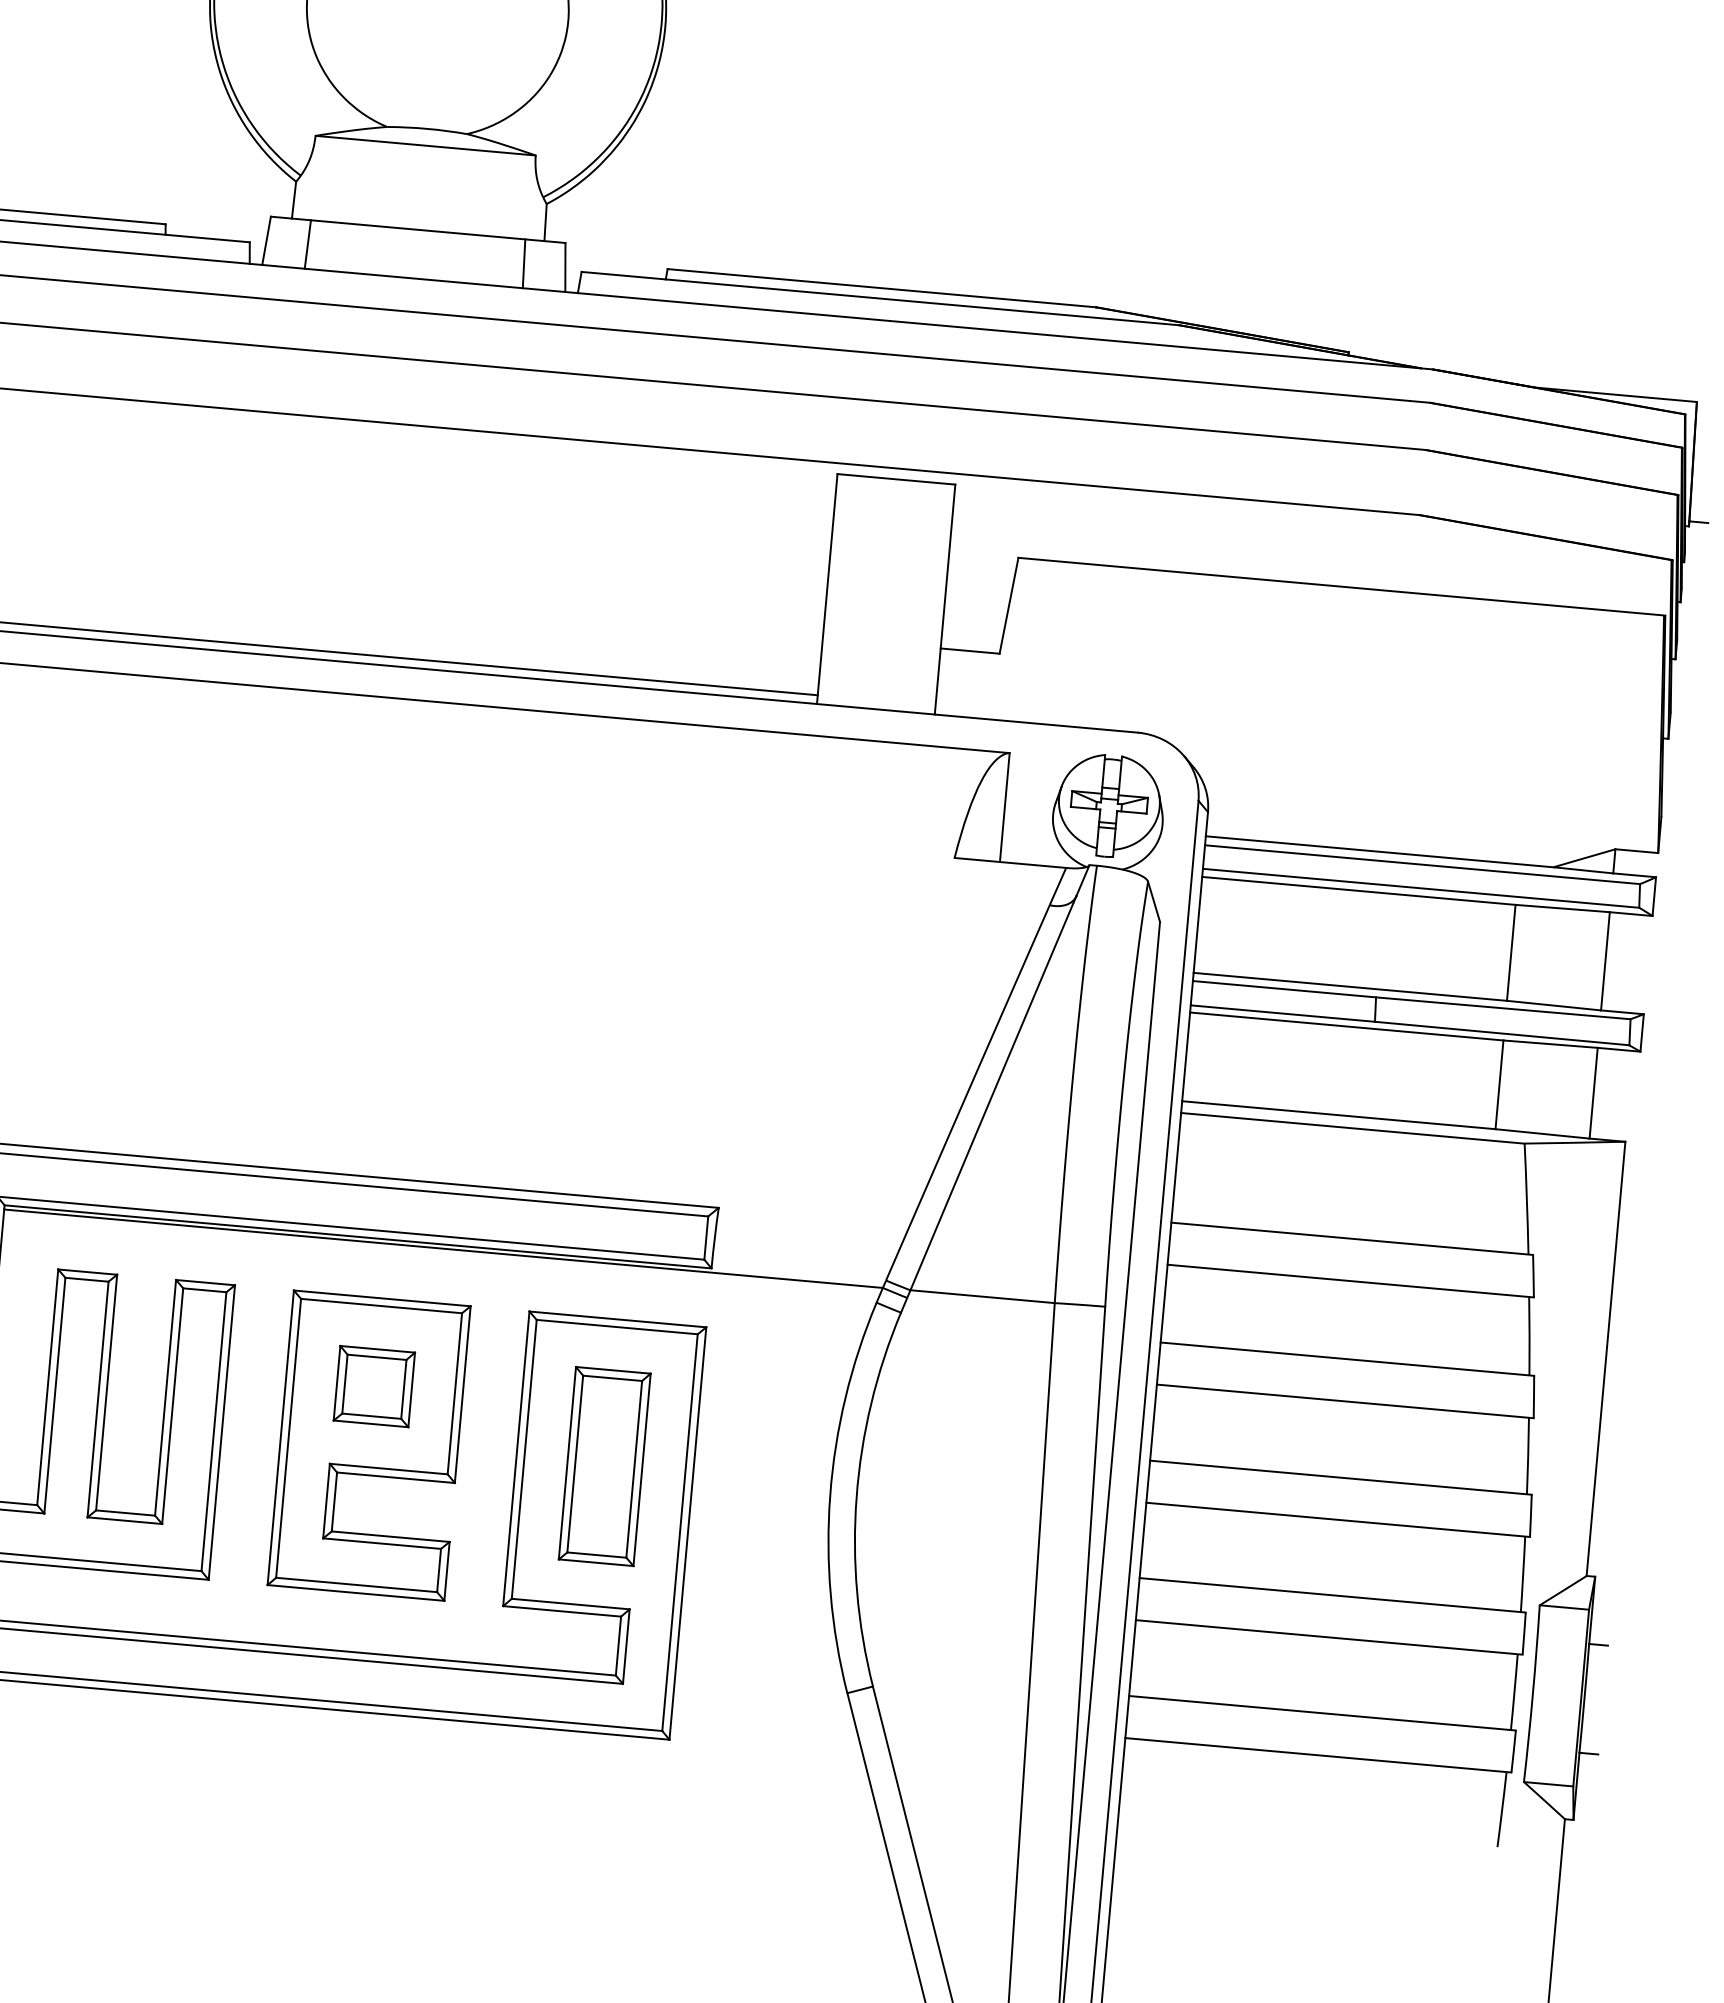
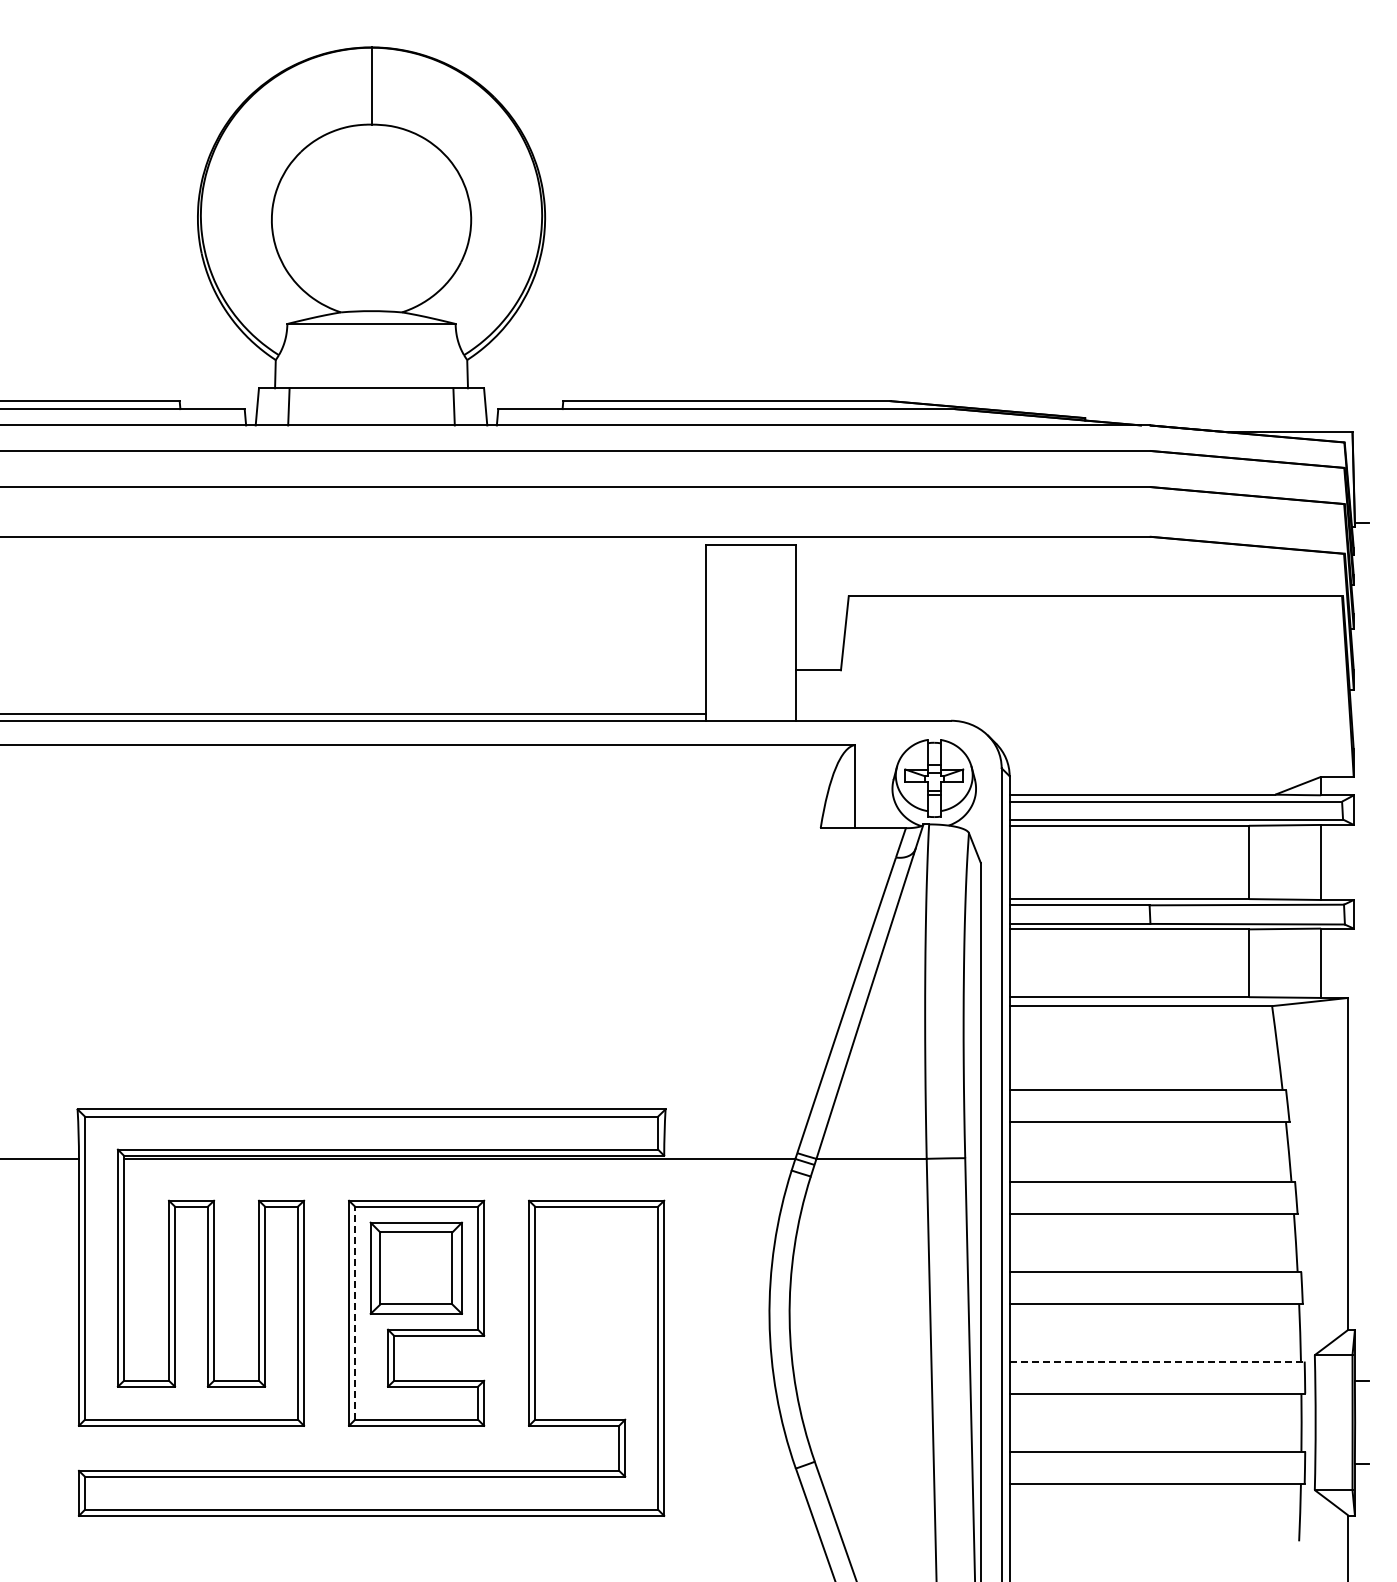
part: (374, 1385) -> (416, 1267), size x1.6
line: (289, 1438) -> (355, 1313), solid -> dashed
part: (604, 1465) -> (596, 1312), removed
line: (1333, 1595) -> (1157, 1361), solid -> dashed

